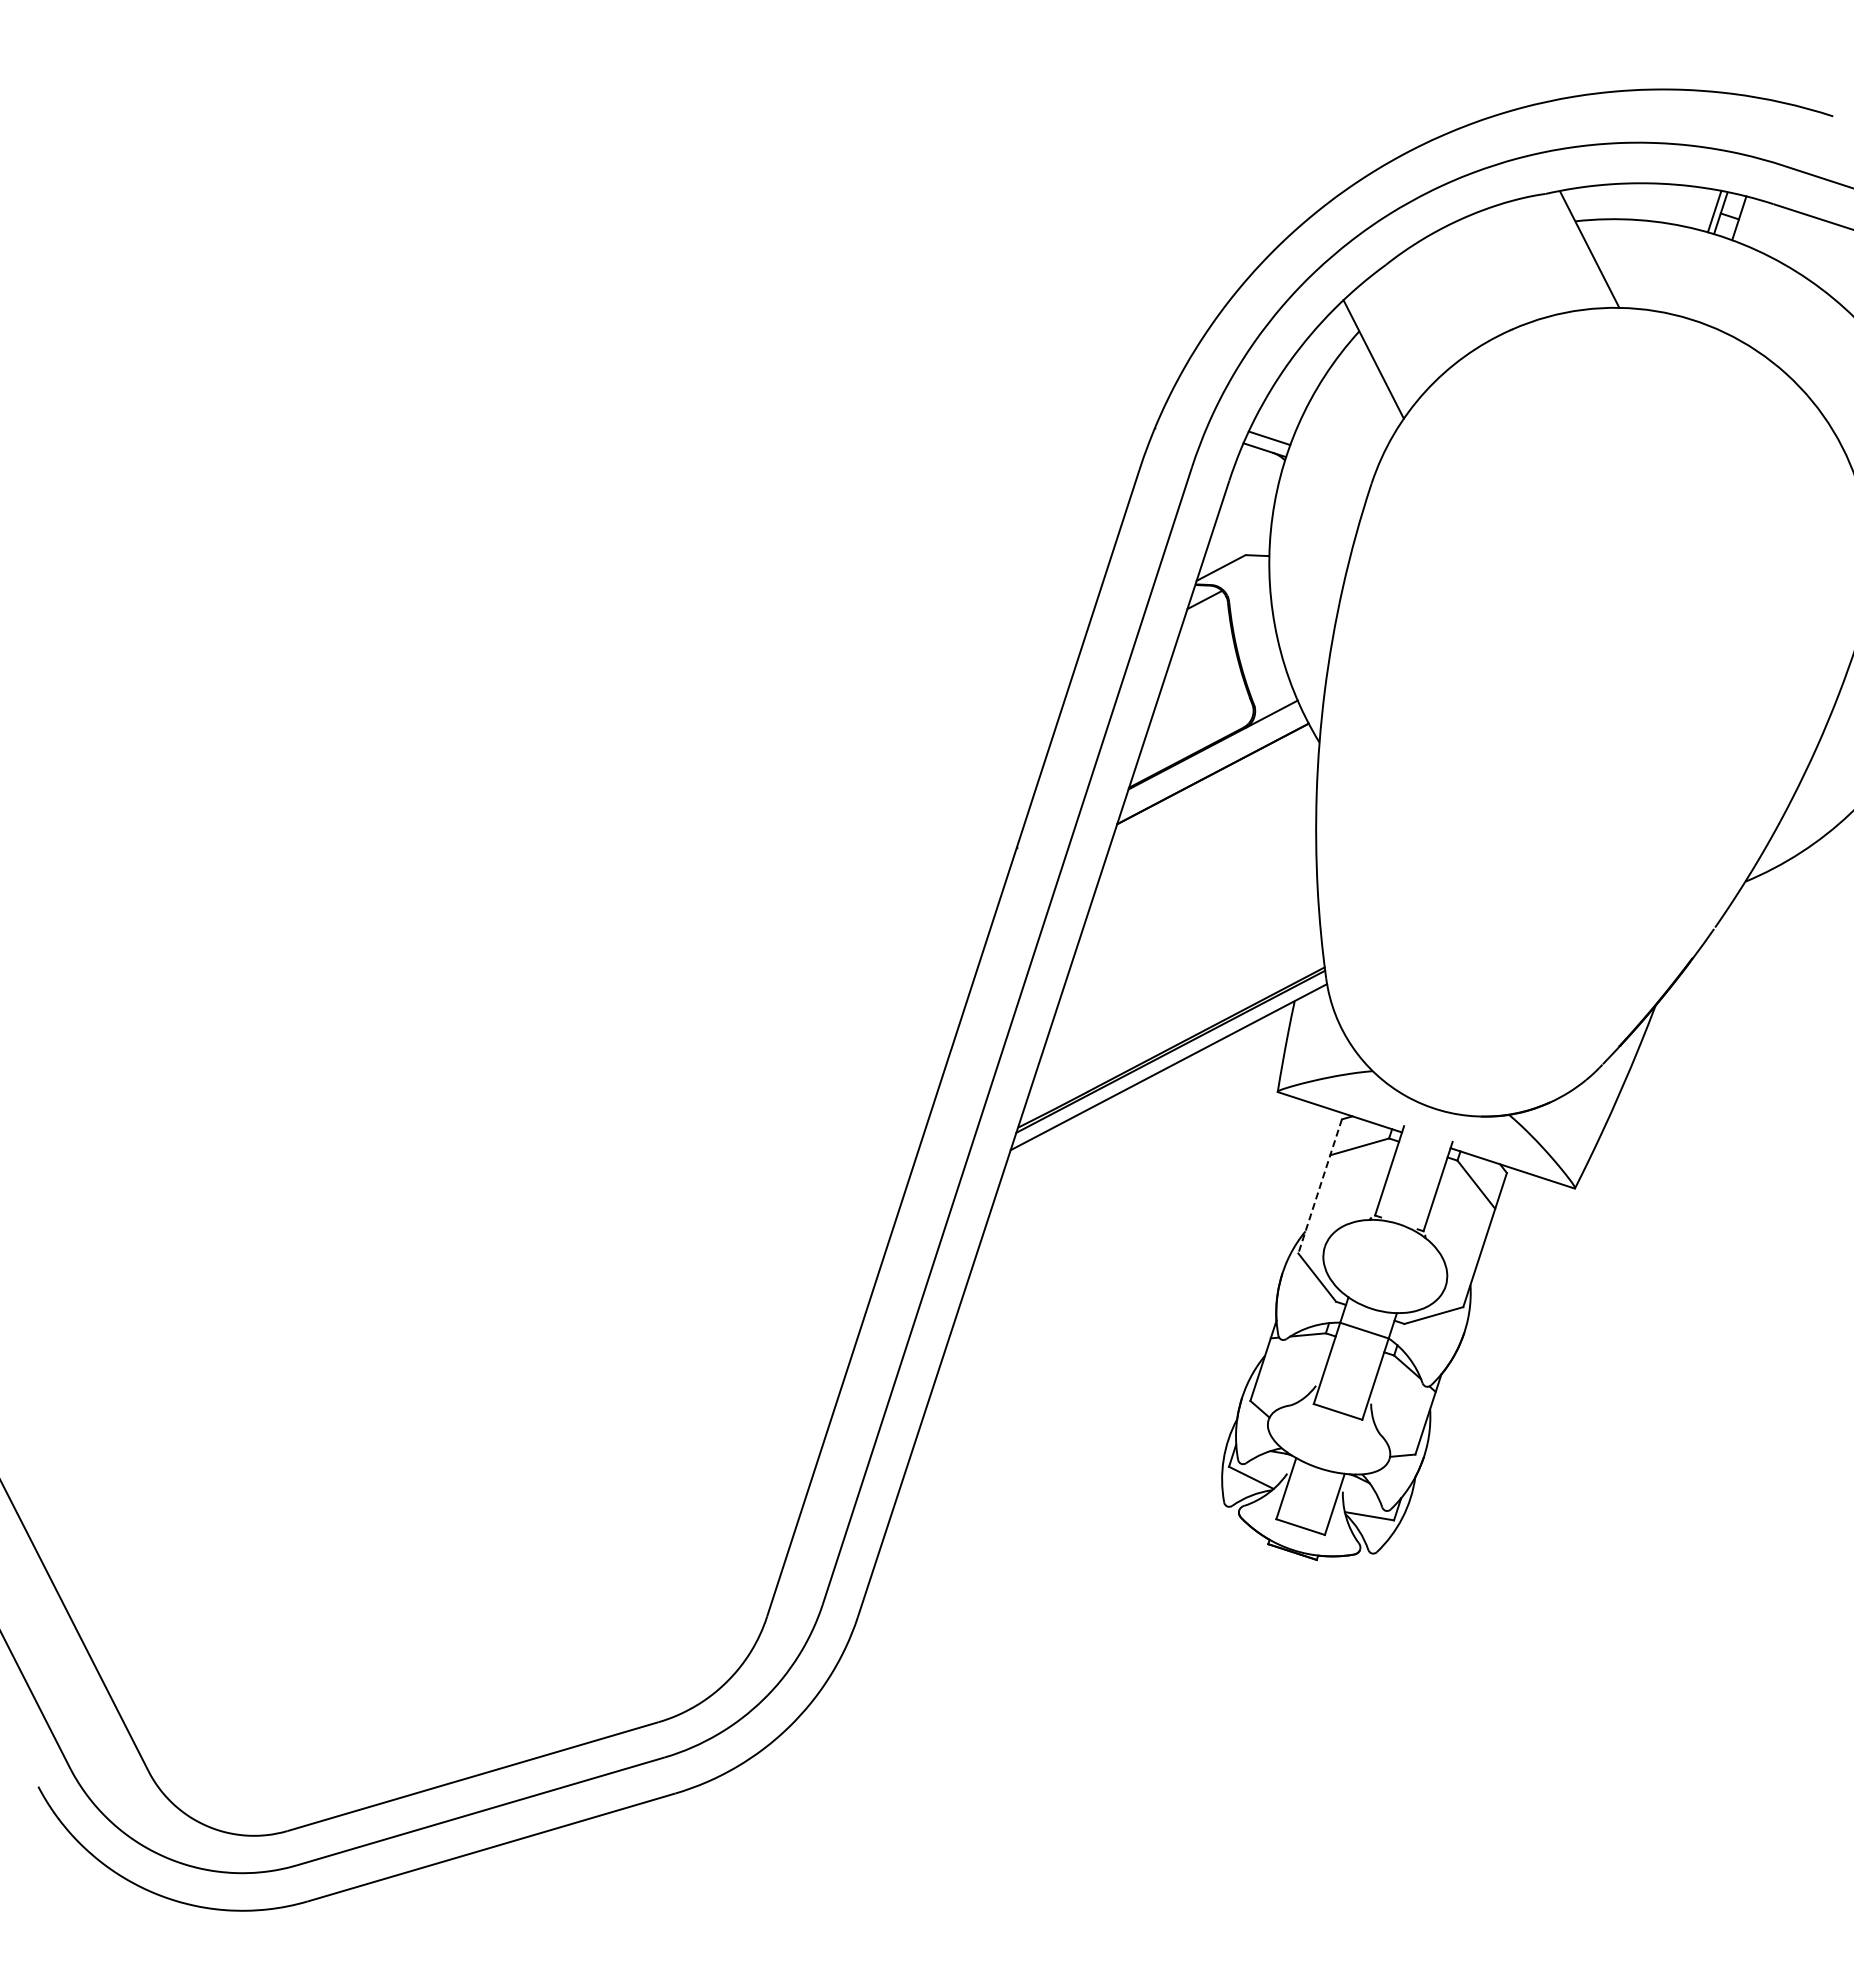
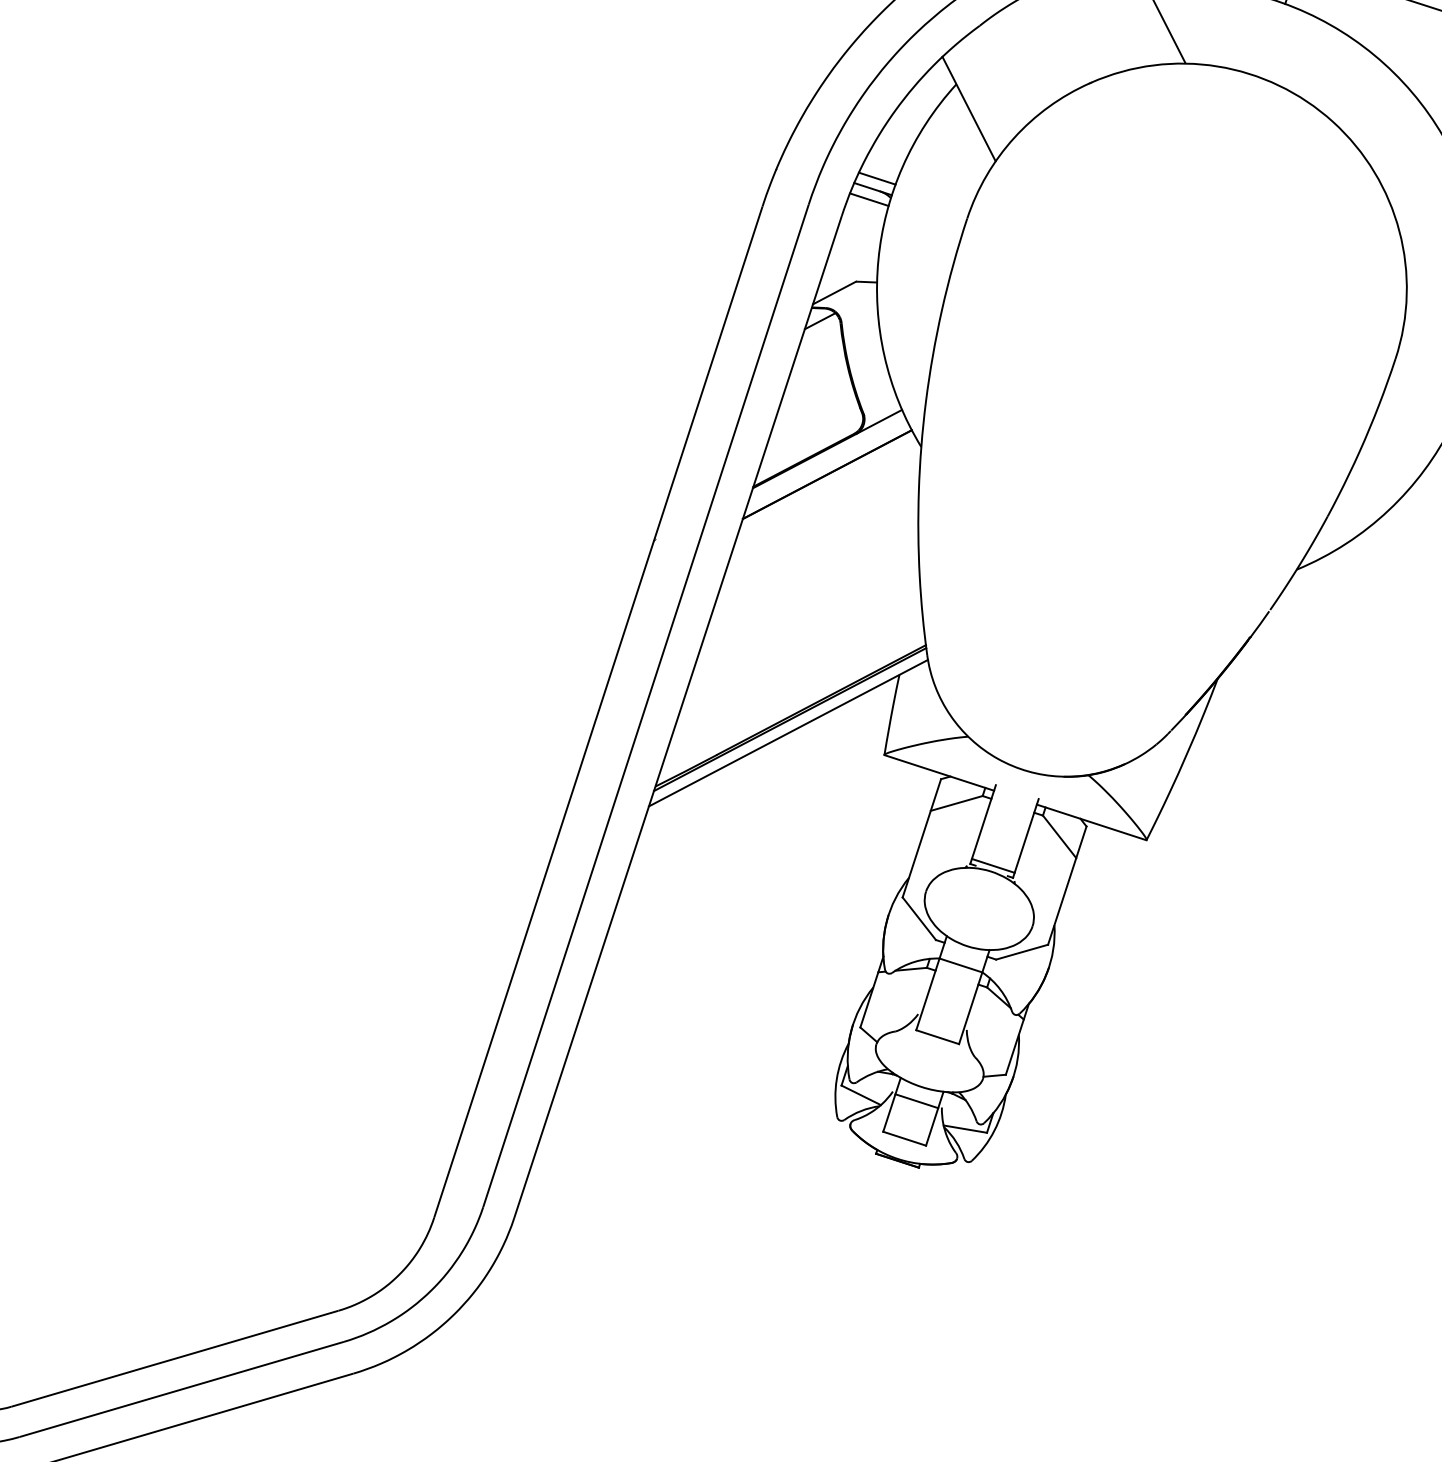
line: (1260, 462) -> (869, 199), added
line: (1320, 1186) -> (922, 838), dashed -> solid
line: (1400, 1217) -> (992, 865), added
line: (1314, 1484) -> (916, 1101), added

